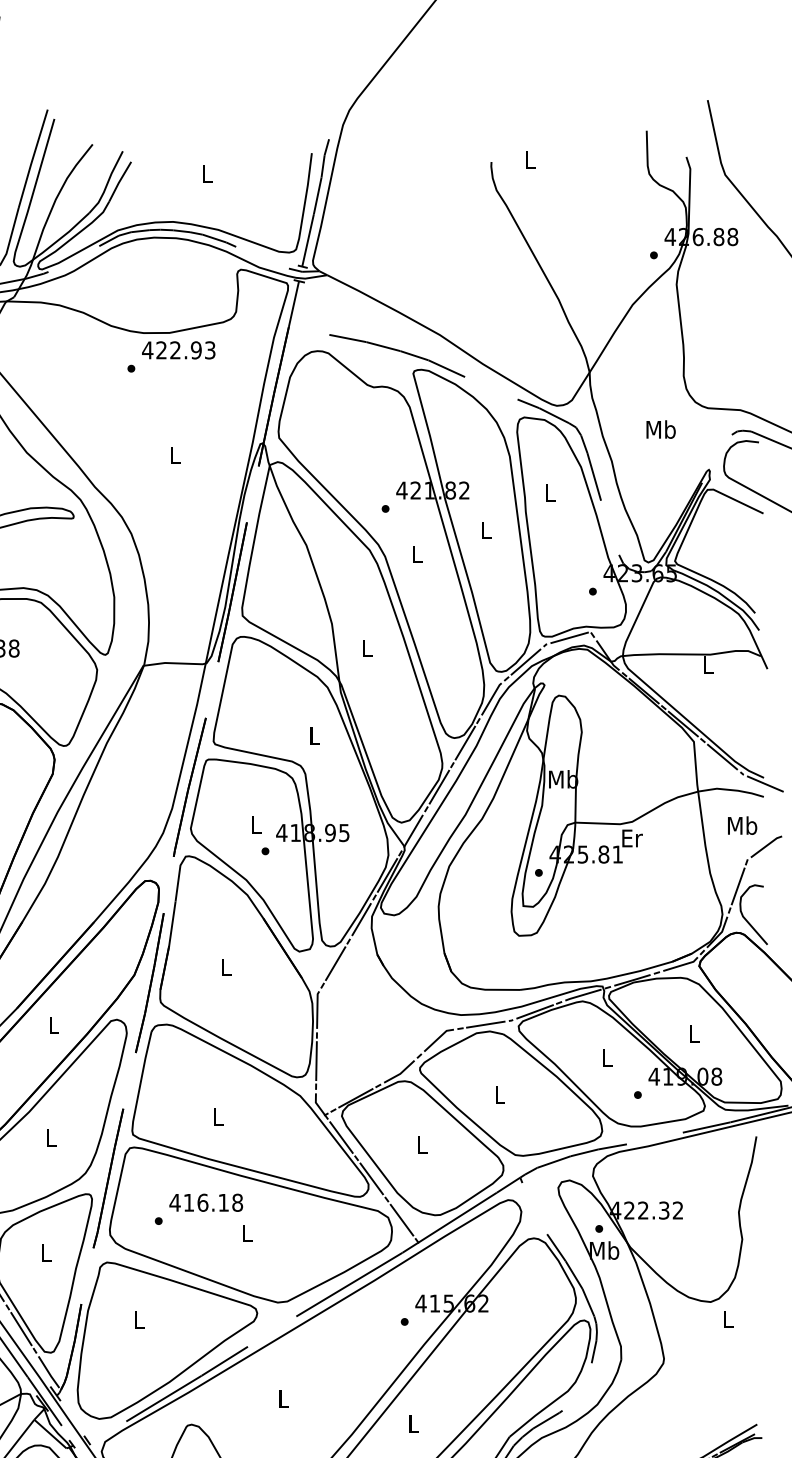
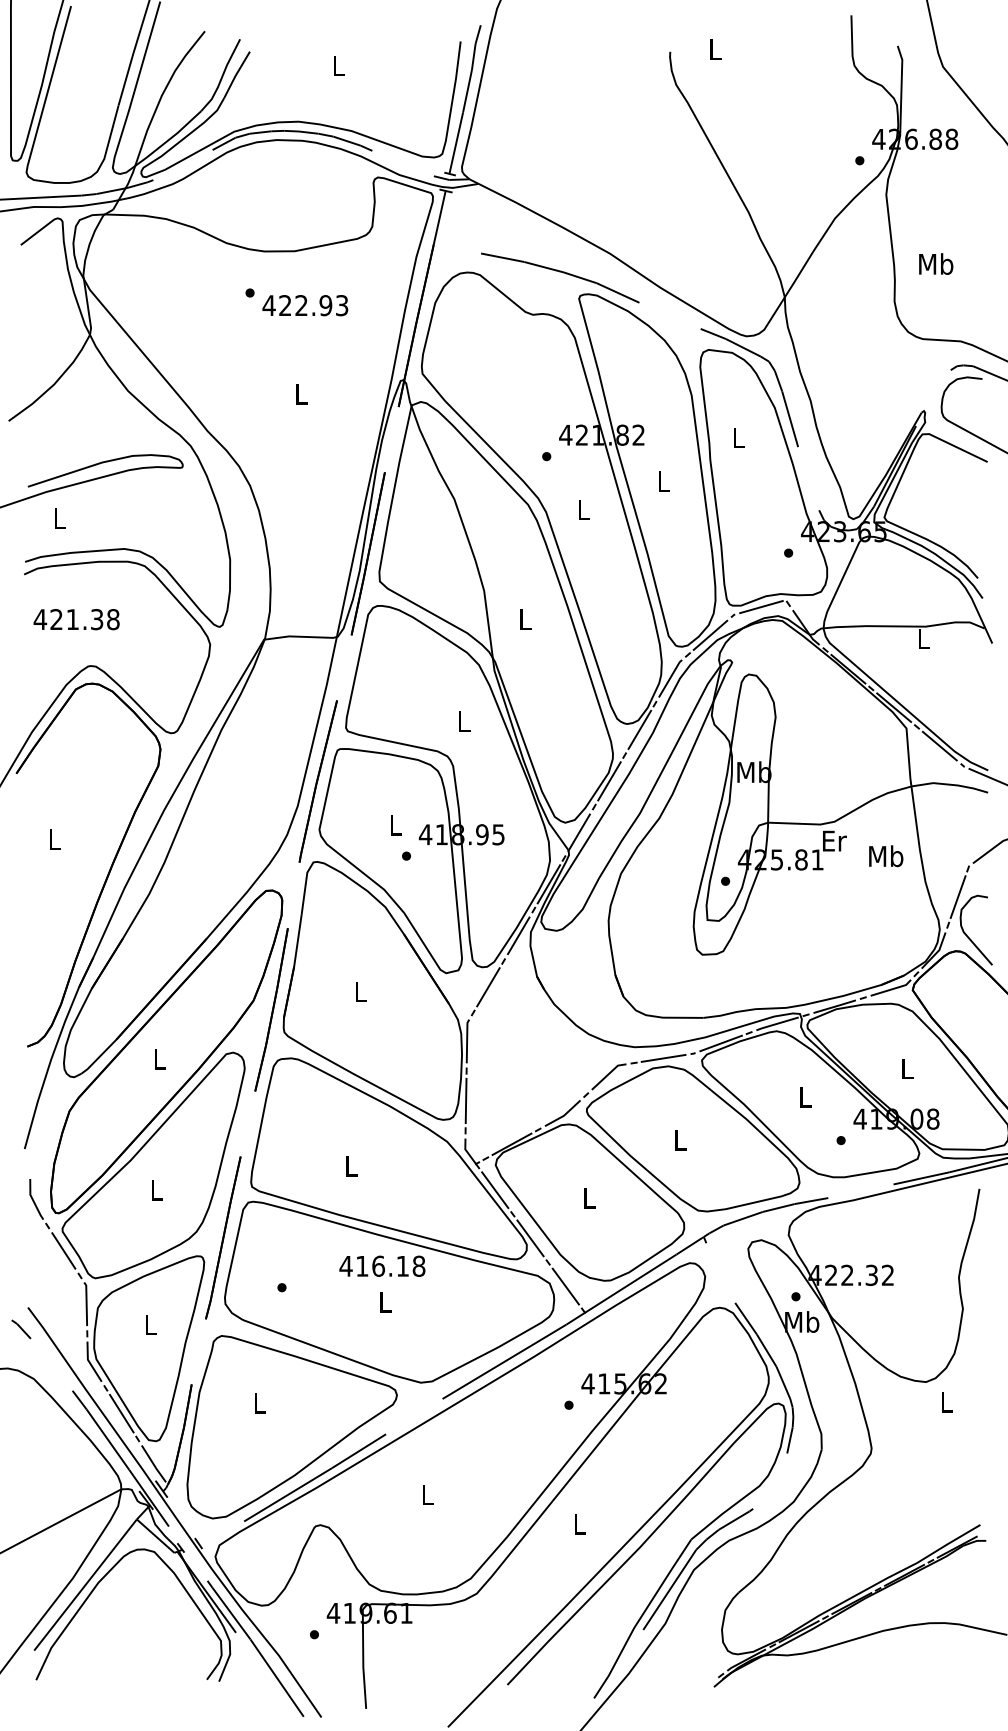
text: (178, 350) -> (305, 305), moved
text: (661, 429) -> (936, 263), moved
text: (742, 825) -> (886, 856), moved
text: (206, 1202) -> (382, 1265), moved

